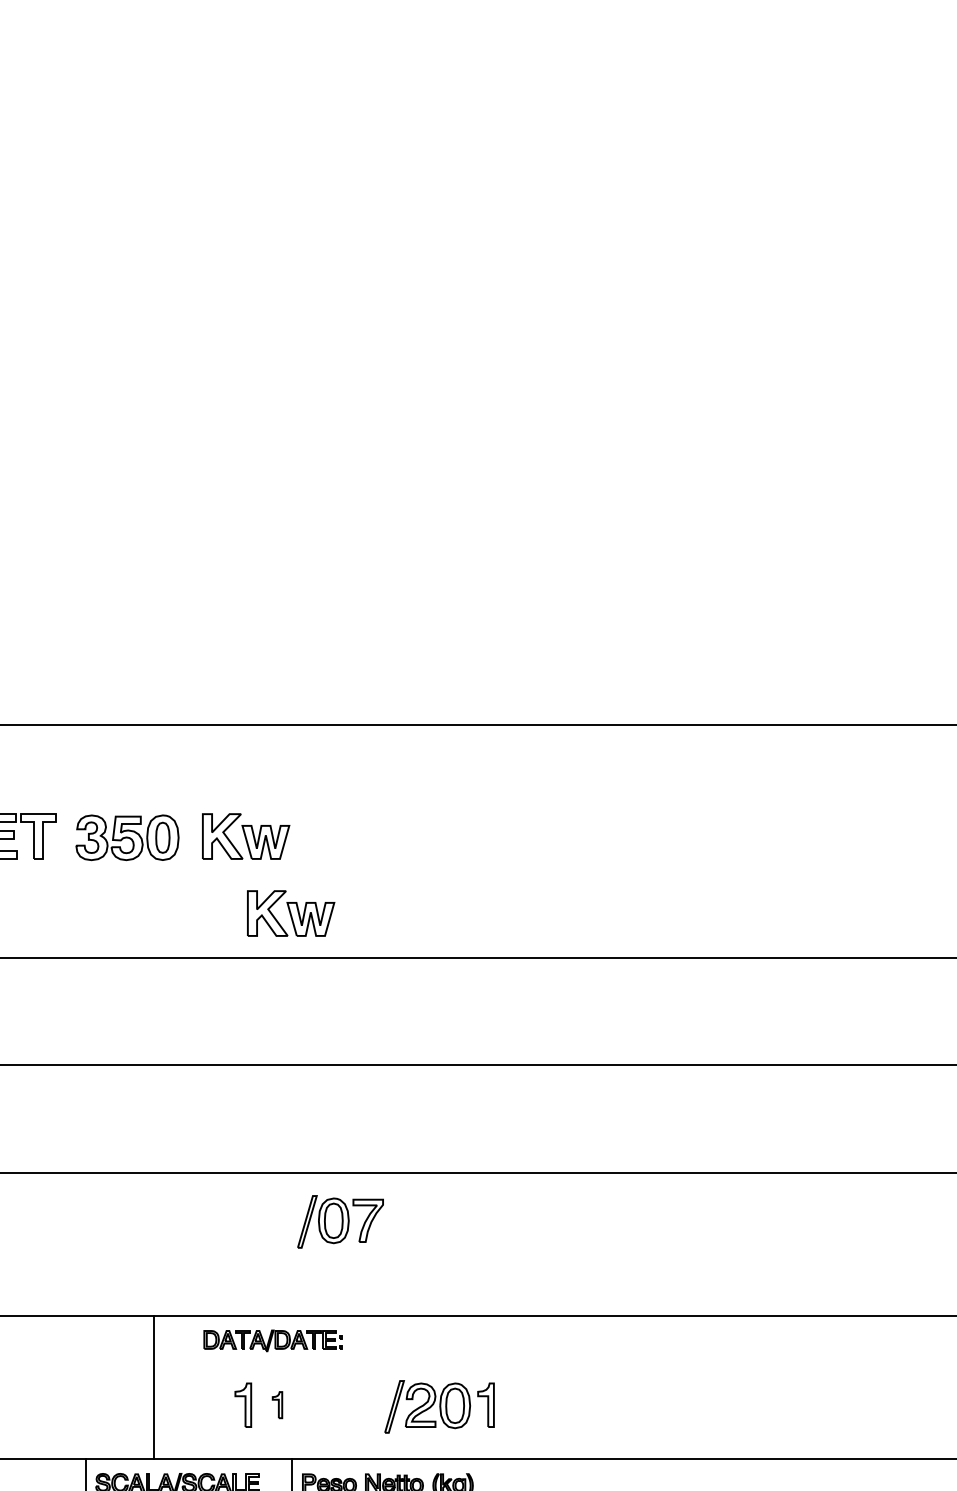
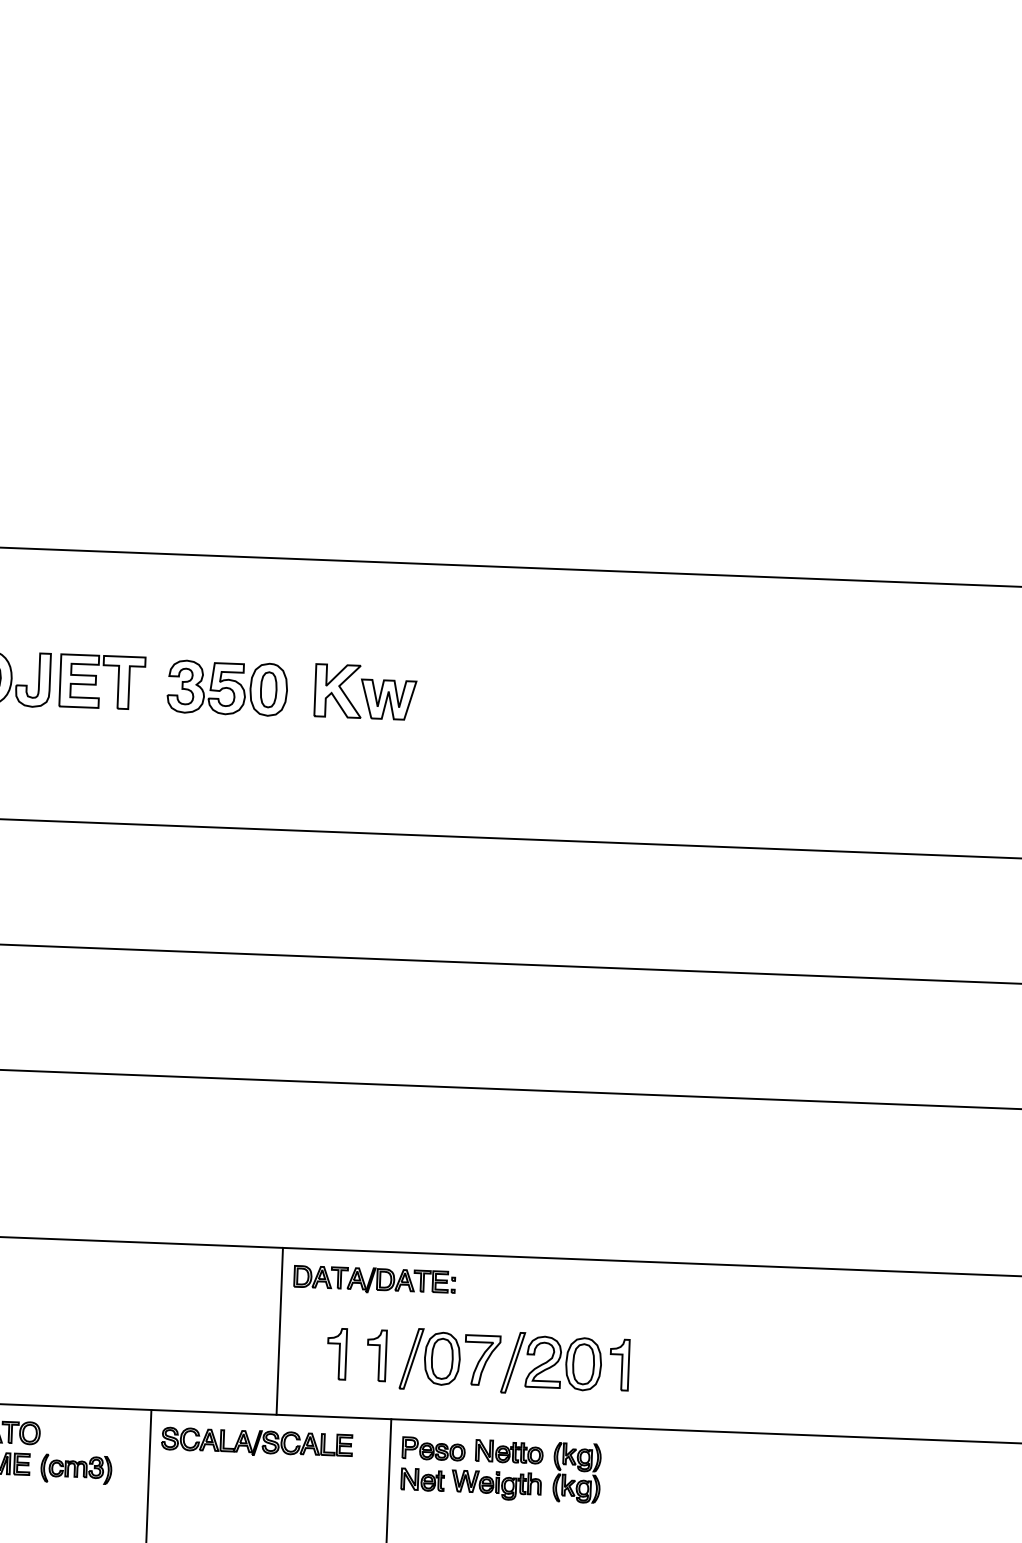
part: (291, 913) -> (415, 783), removed
part: (340, 1221) -> (450, 1359), moved
line: (154, 1387) -> (279, 1331), moved
part: (277, 1404) -> (376, 1354), size x1.67

